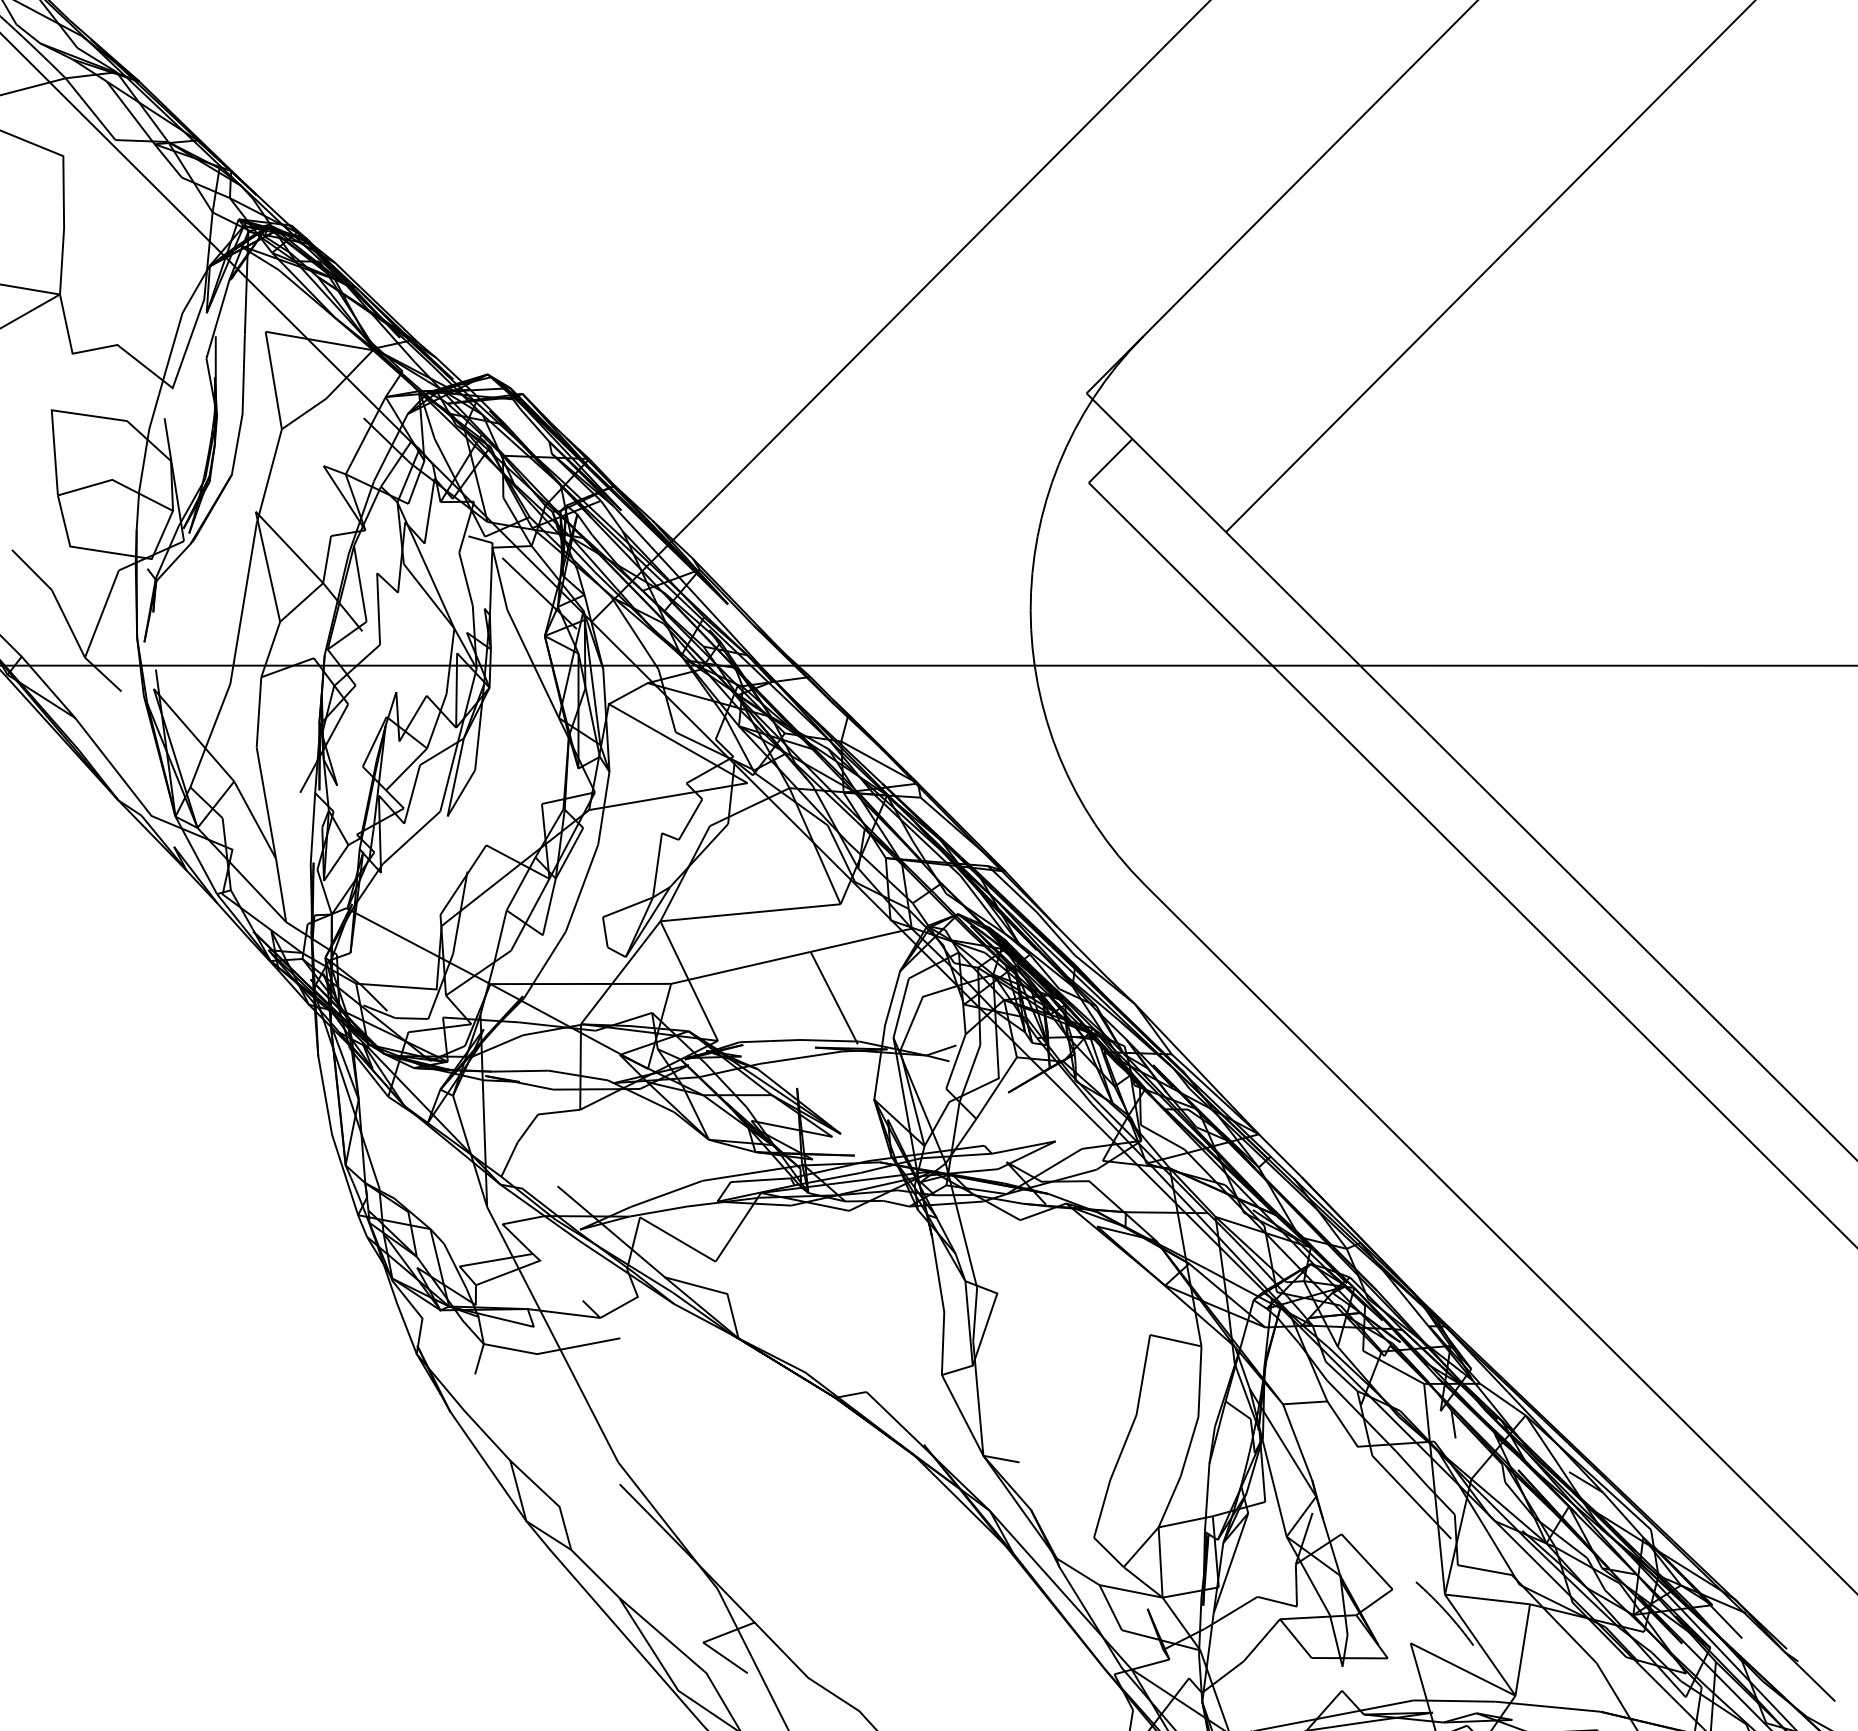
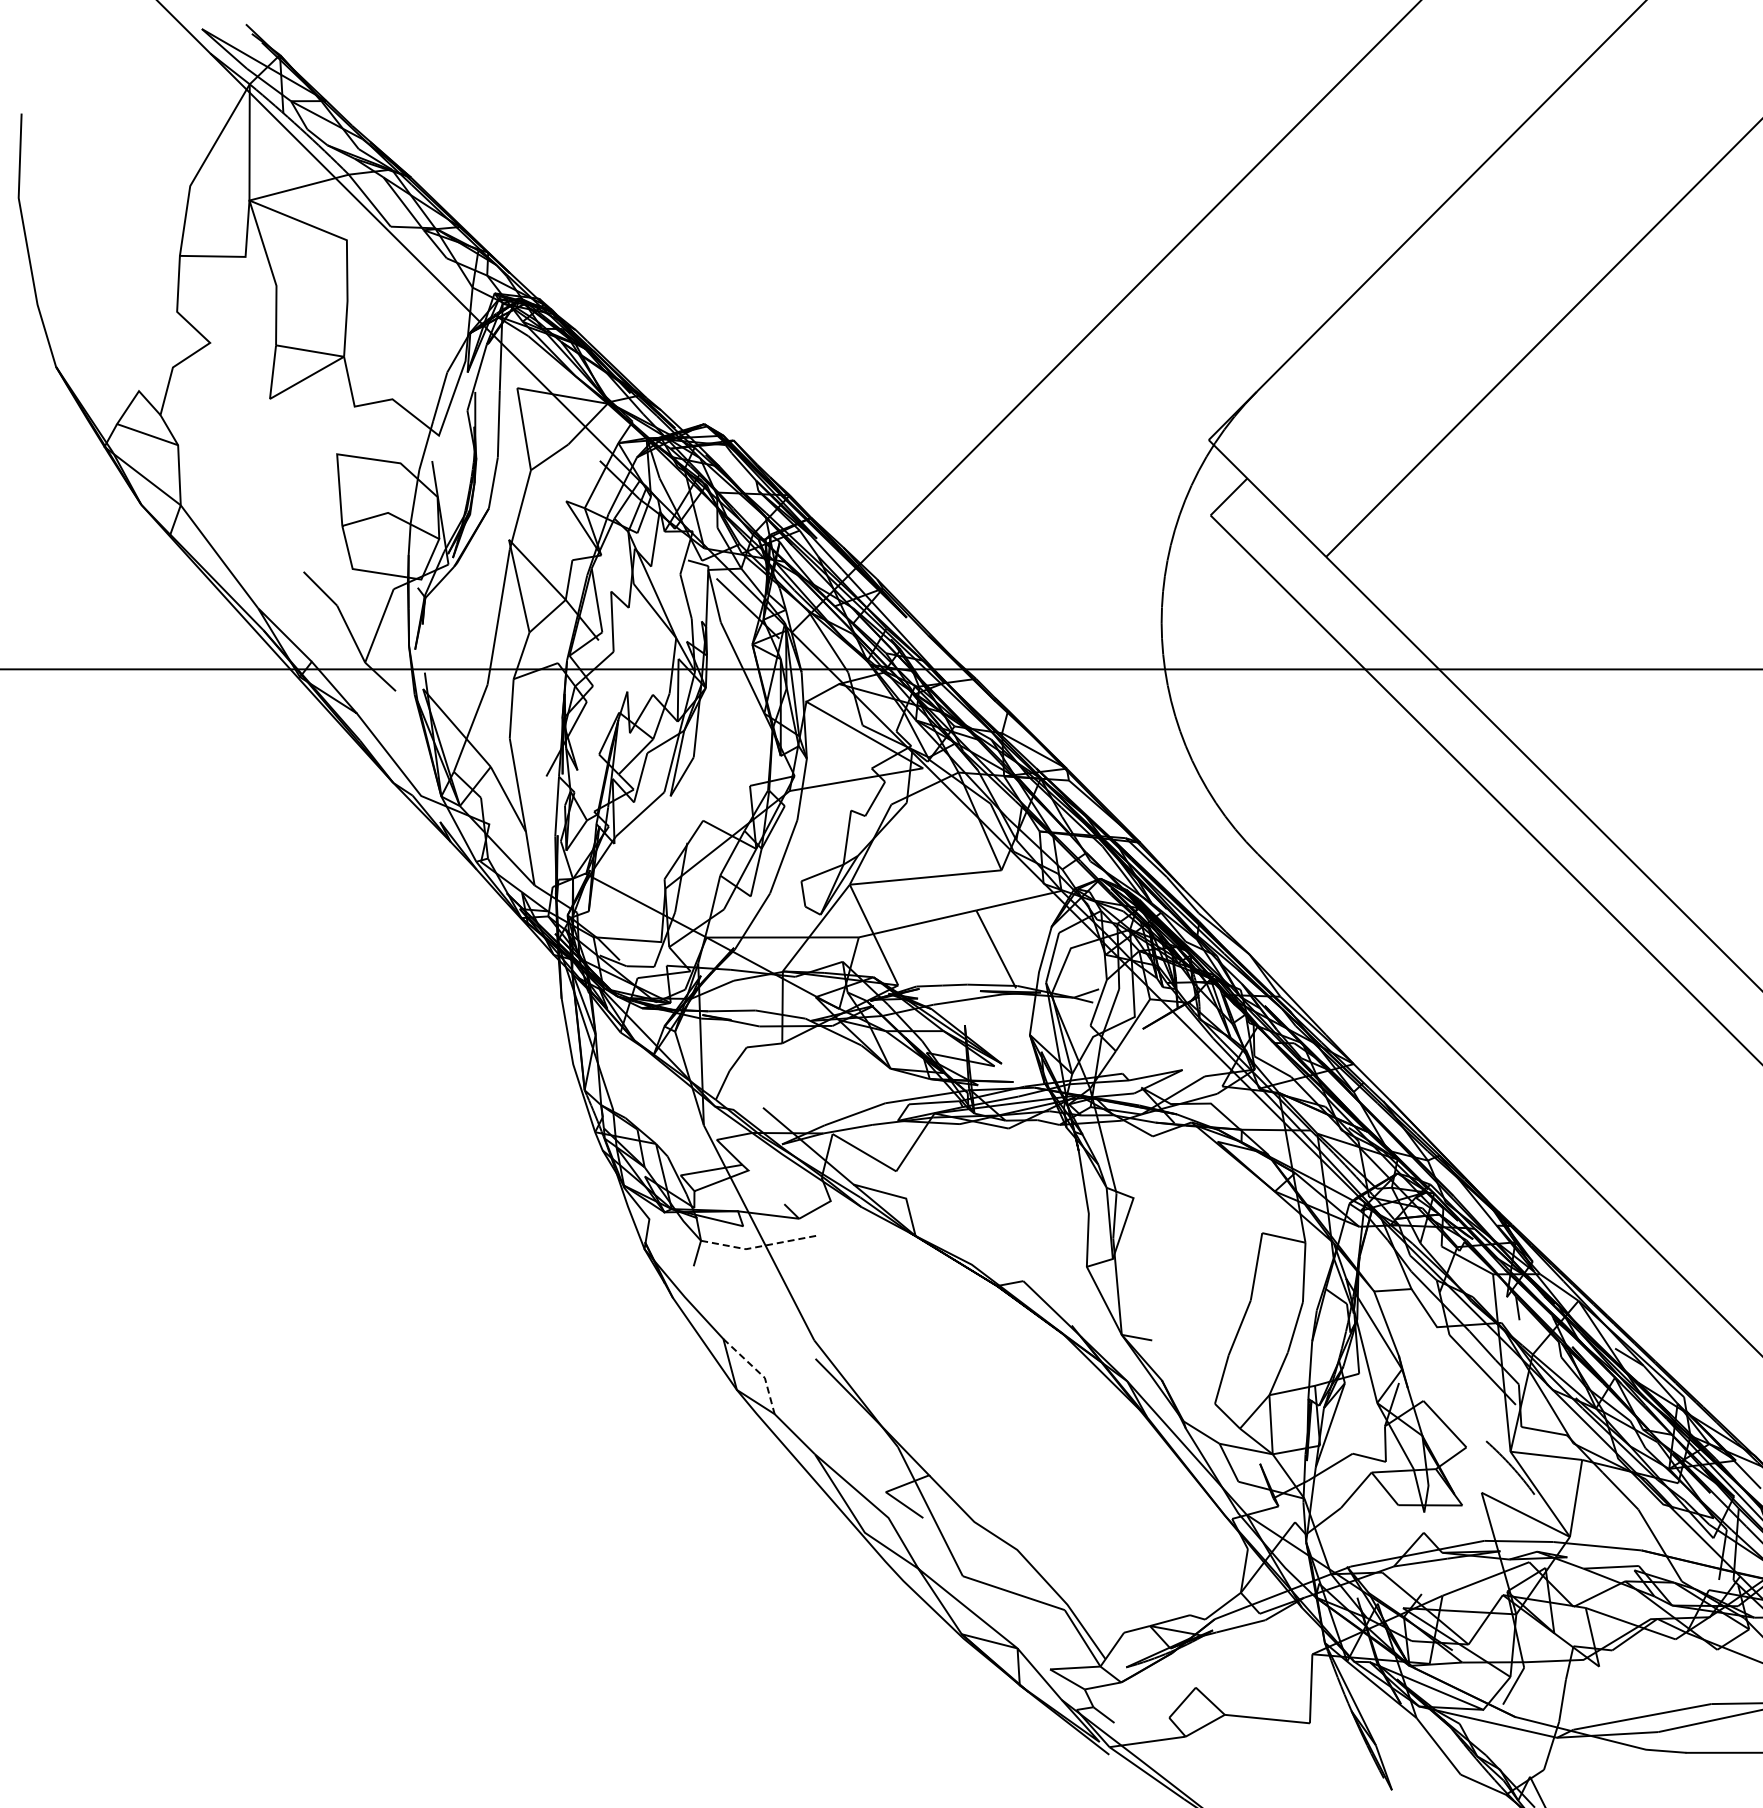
line: (550, 1352) -> (757, 1247), solid -> dashed
line: (552, 1499) -> (758, 1371), solid -> dashed

